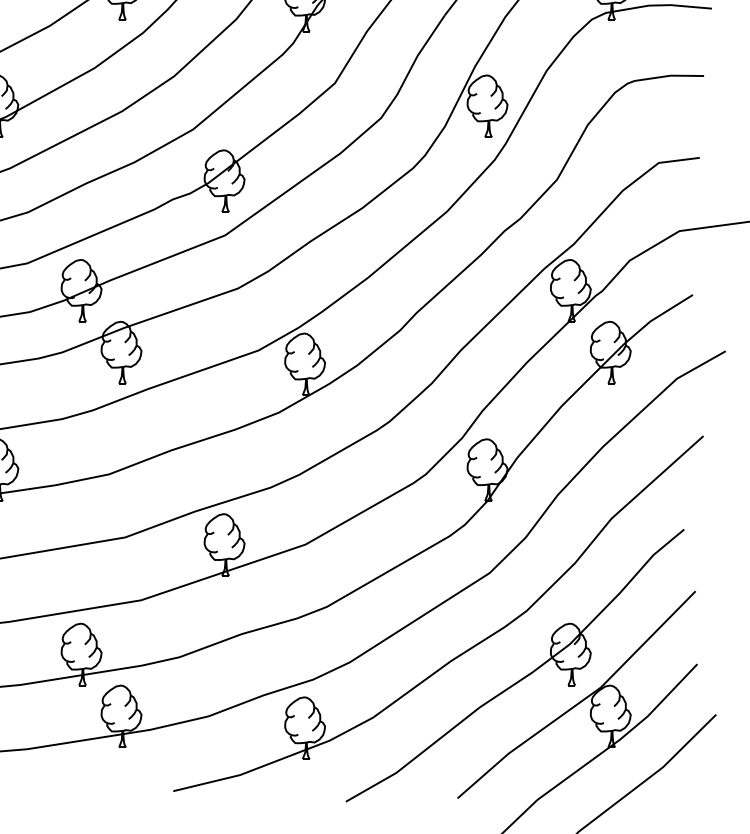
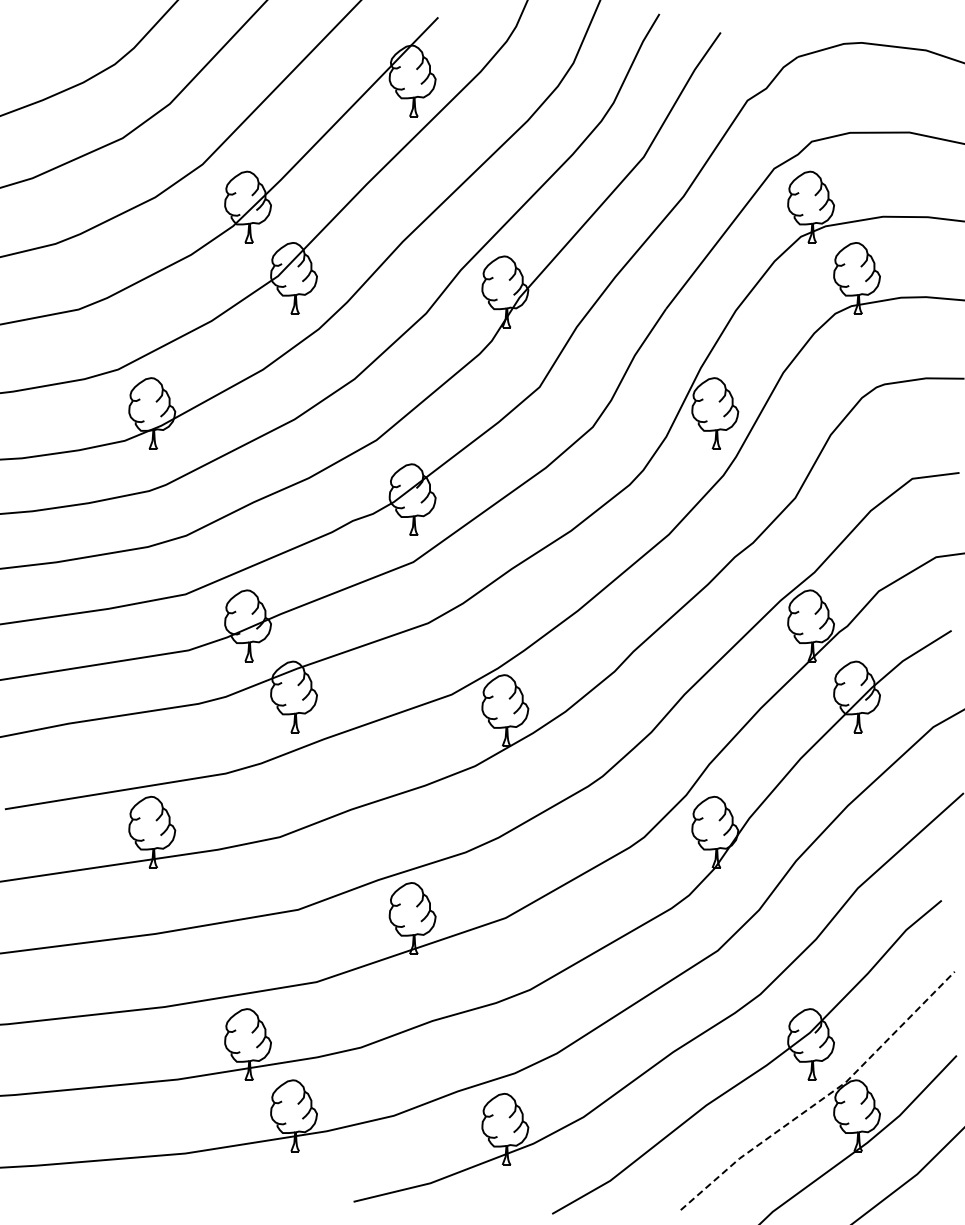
line: (581, 701) -> (823, 1098), solid -> dashed

